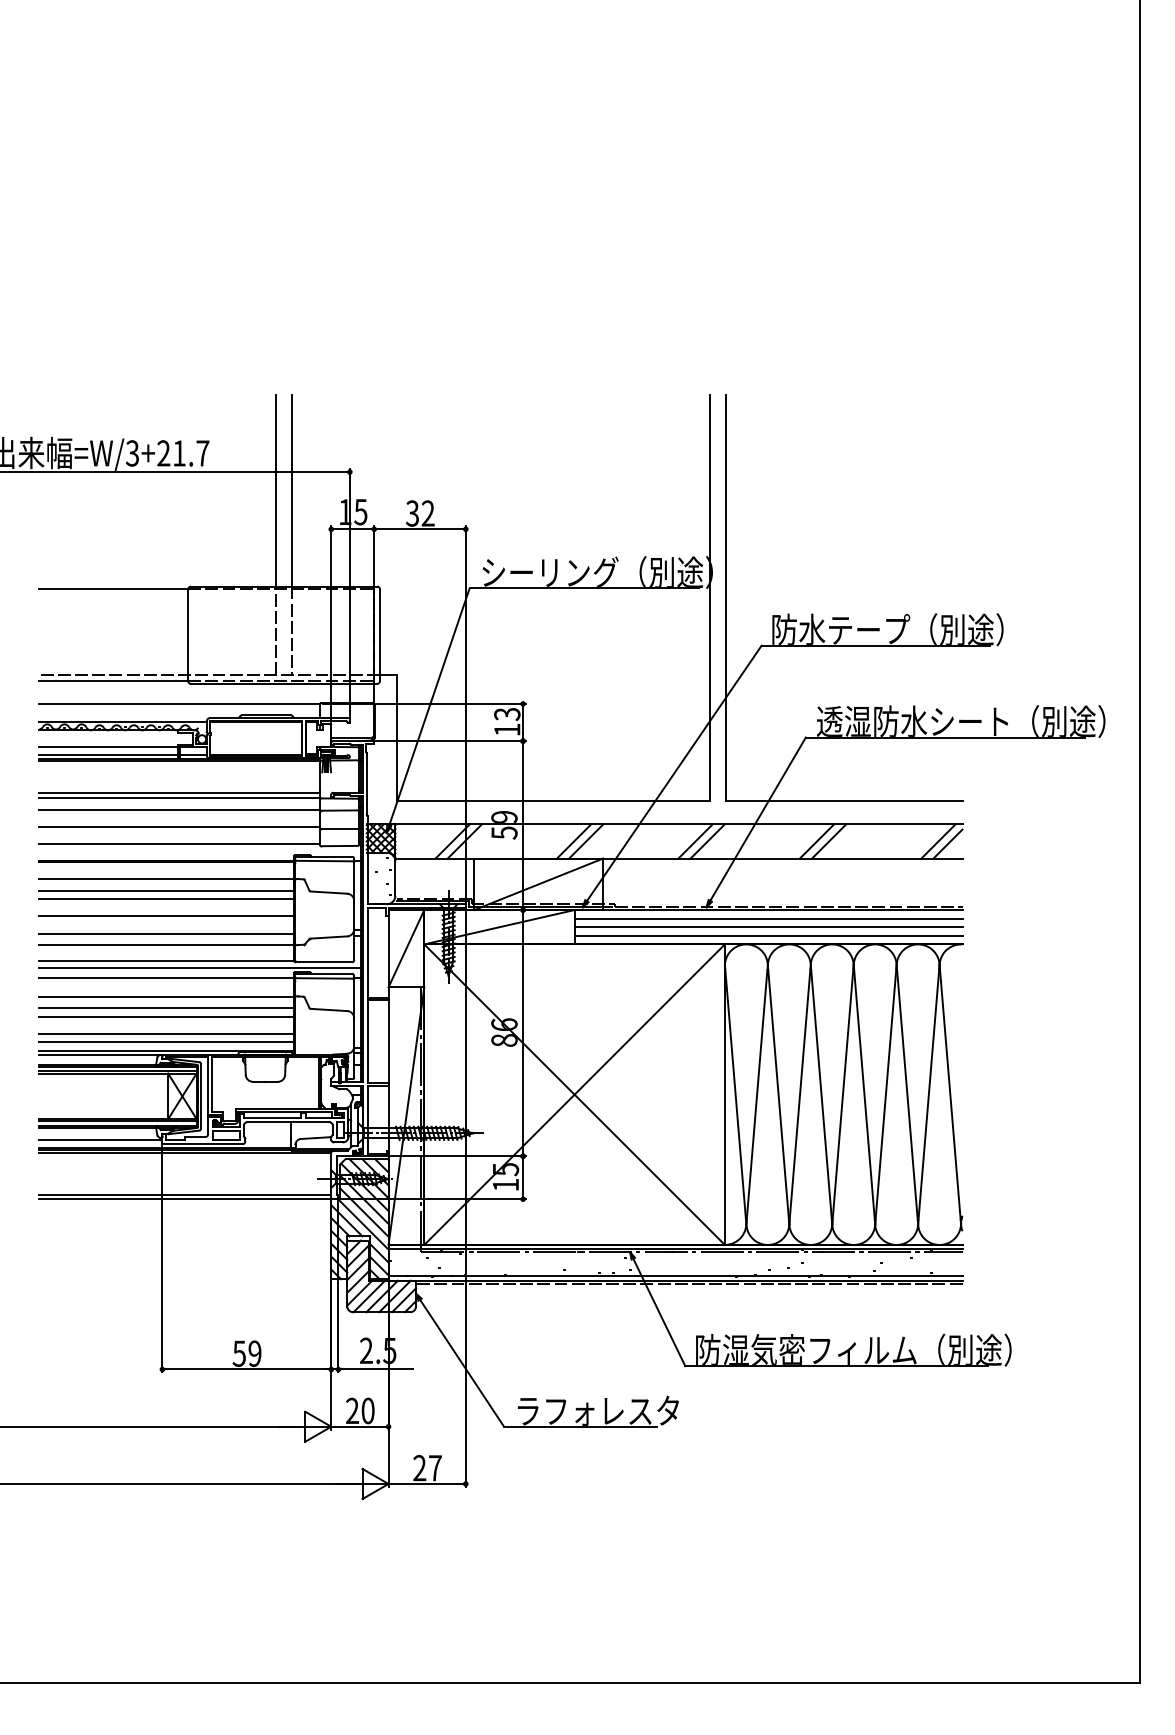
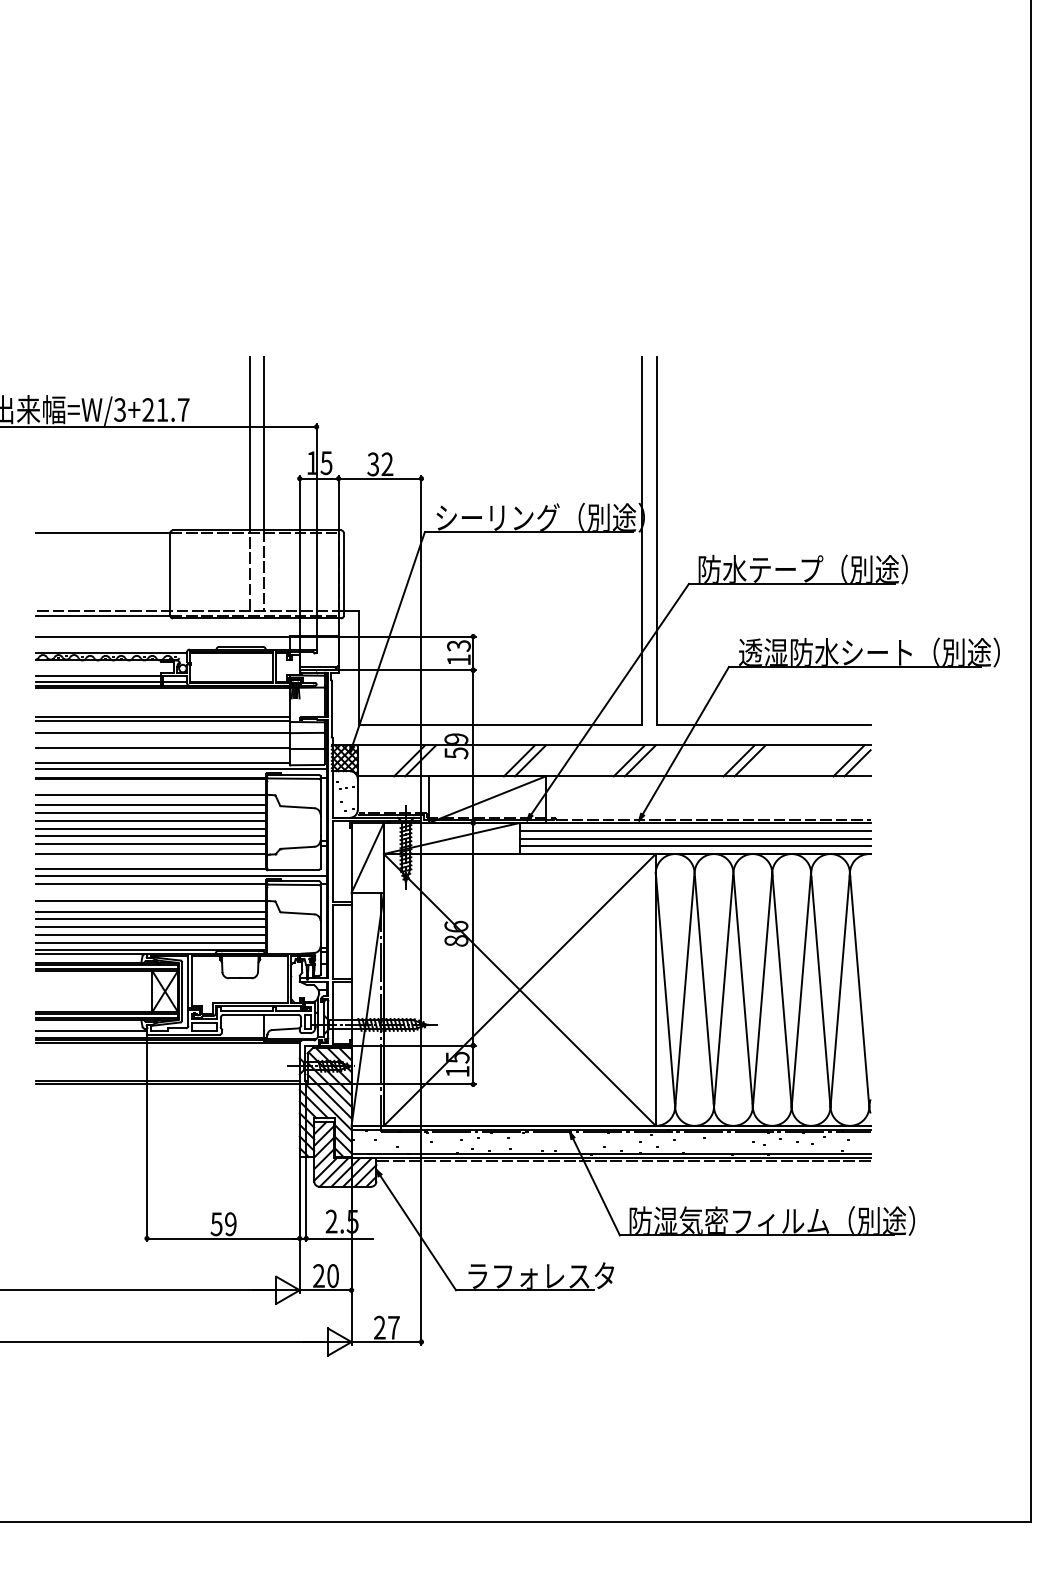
line: (200, 850) -> (181, 769), added
line: (166, 907) -> (150, 820), added
line: (166, 924) -> (150, 836), added
line: (166, 1025) -> (150, 927), added

